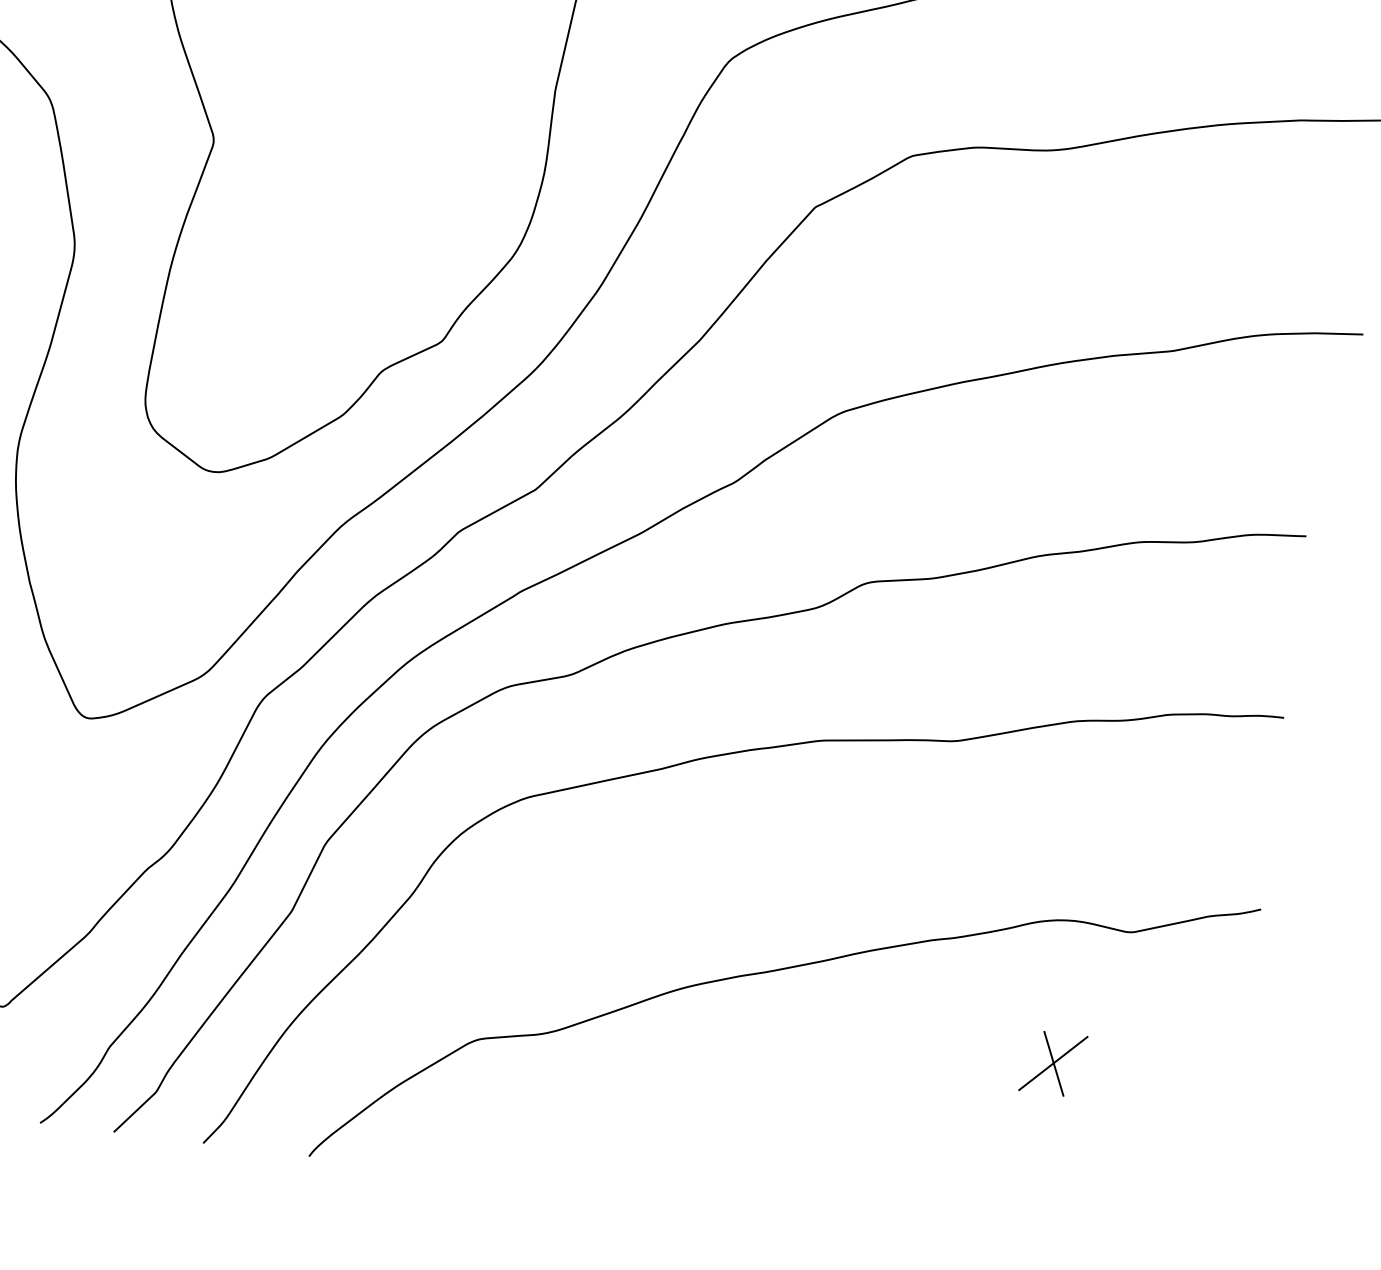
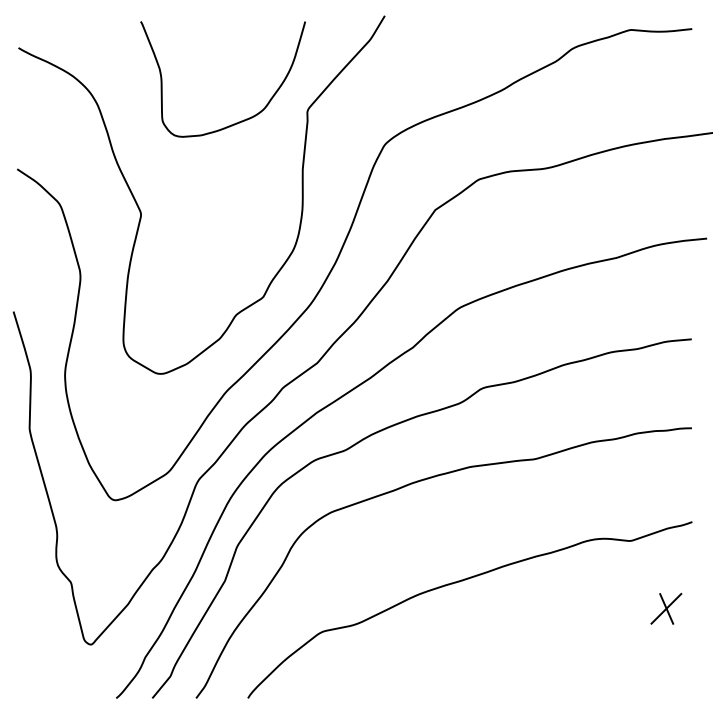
part: (1053, 1062) -> (666, 608), moved

